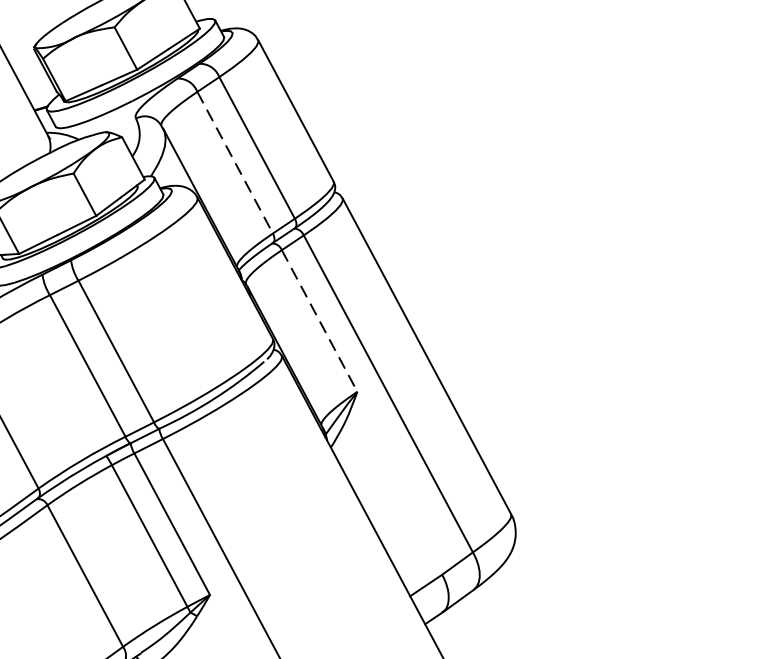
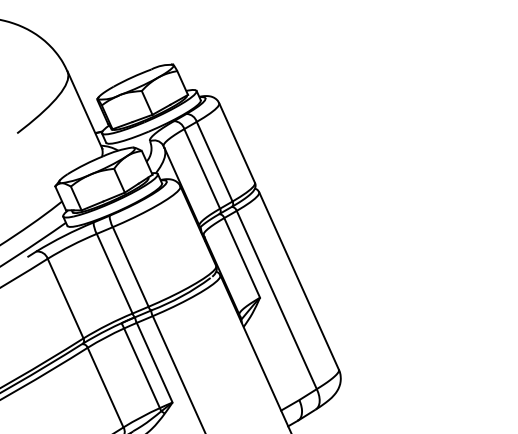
line: (235, 161) -> (202, 168), dashed -> solid
line: (320, 320) -> (242, 257), dashed -> solid

